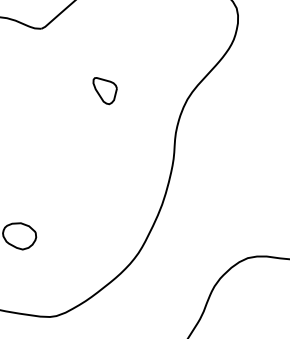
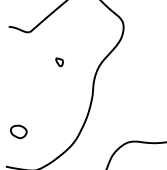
part: (104, 91) -> (59, 62), size x0.62

